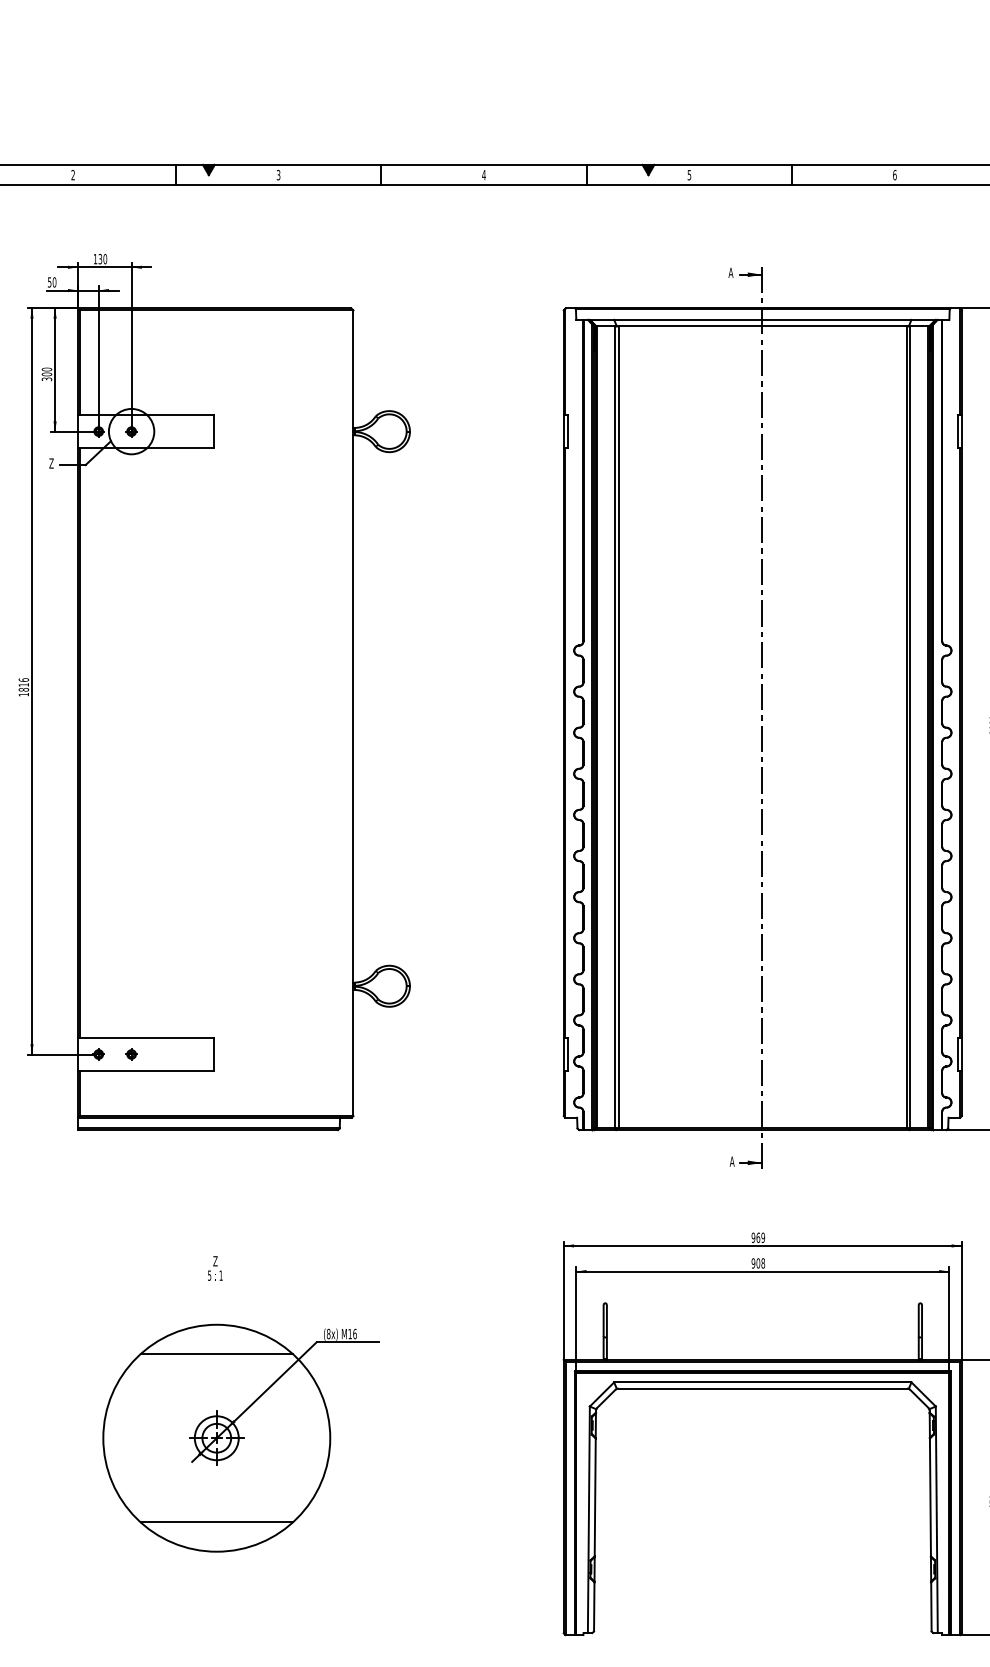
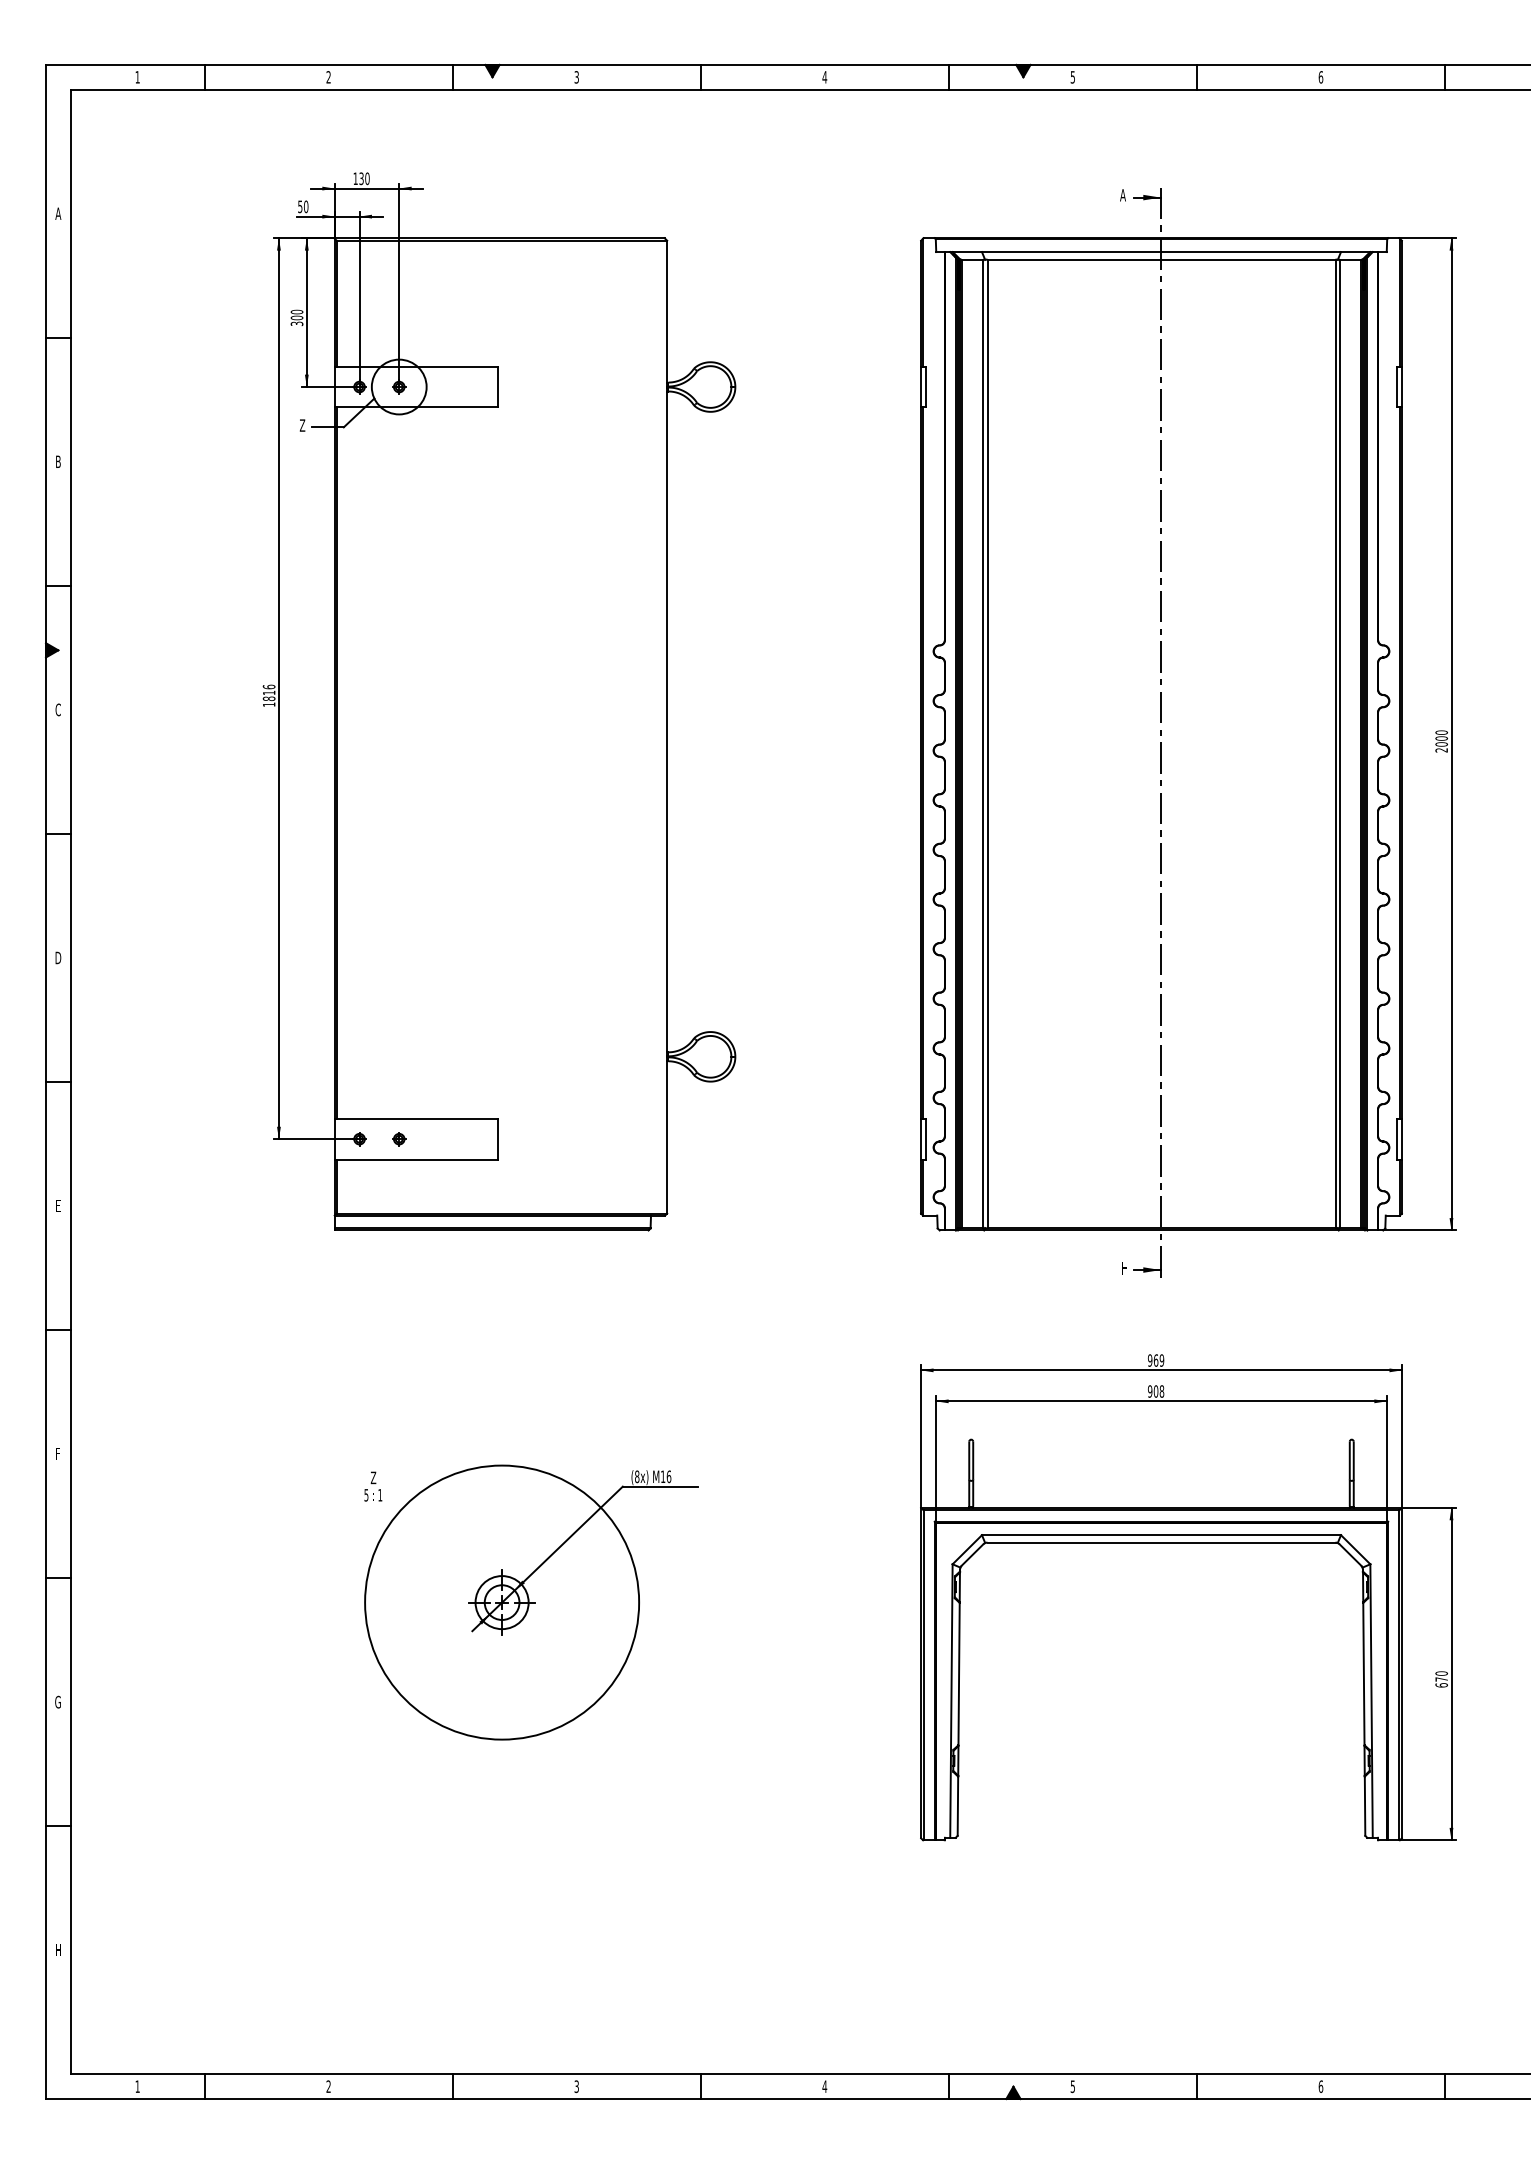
text: (732, 1161) -> (1124, 1268), A -> H
text: (215, 1268) -> (373, 1486), moved
line: (216, 1353) -> (501, 1500), removed
line: (216, 1522) -> (501, 1704), removed

